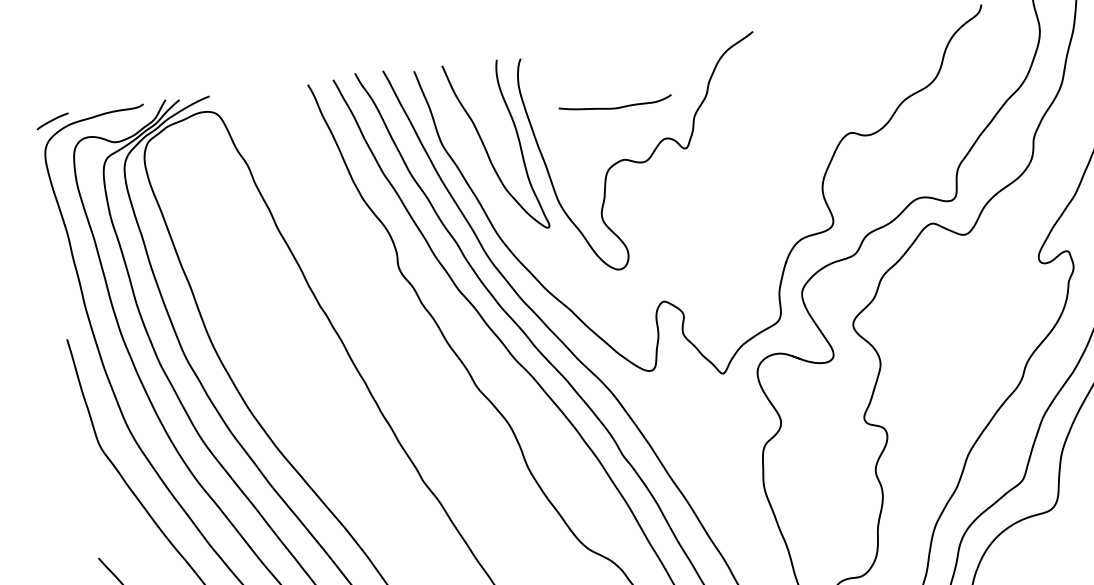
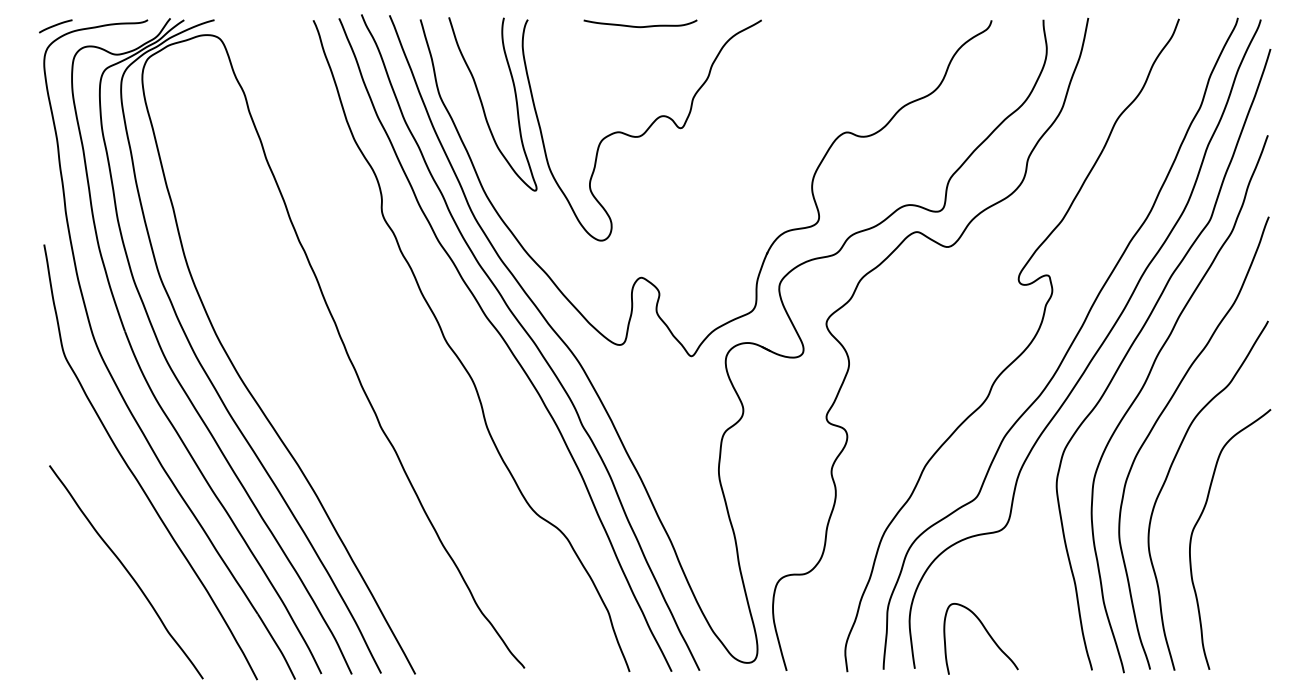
curve: (615, 107) -> (640, 26), moved

